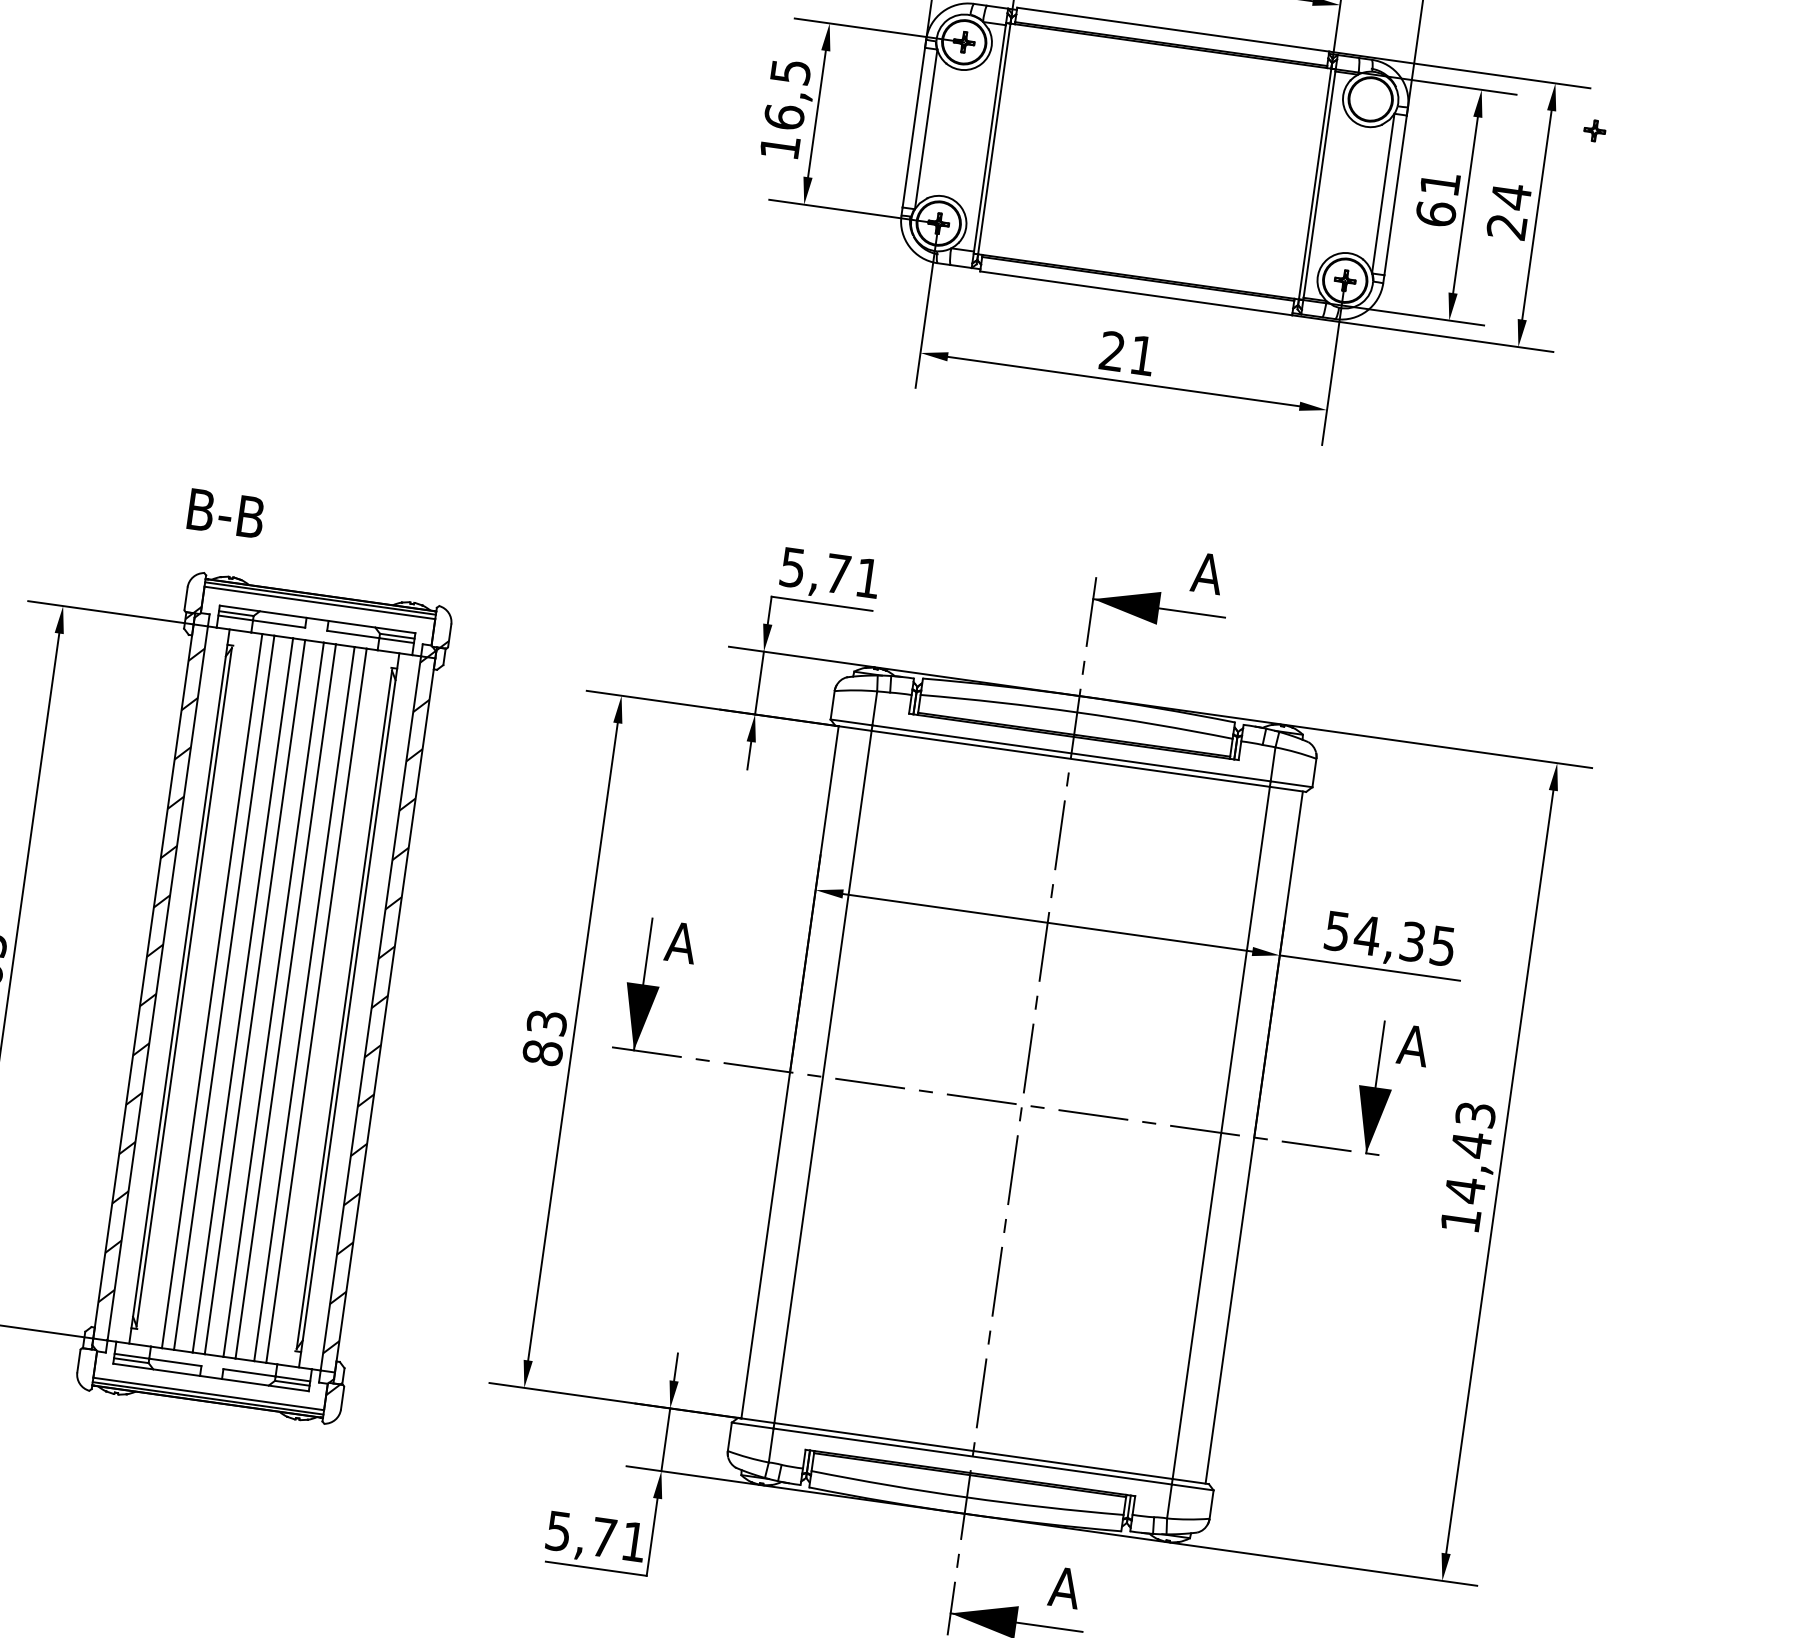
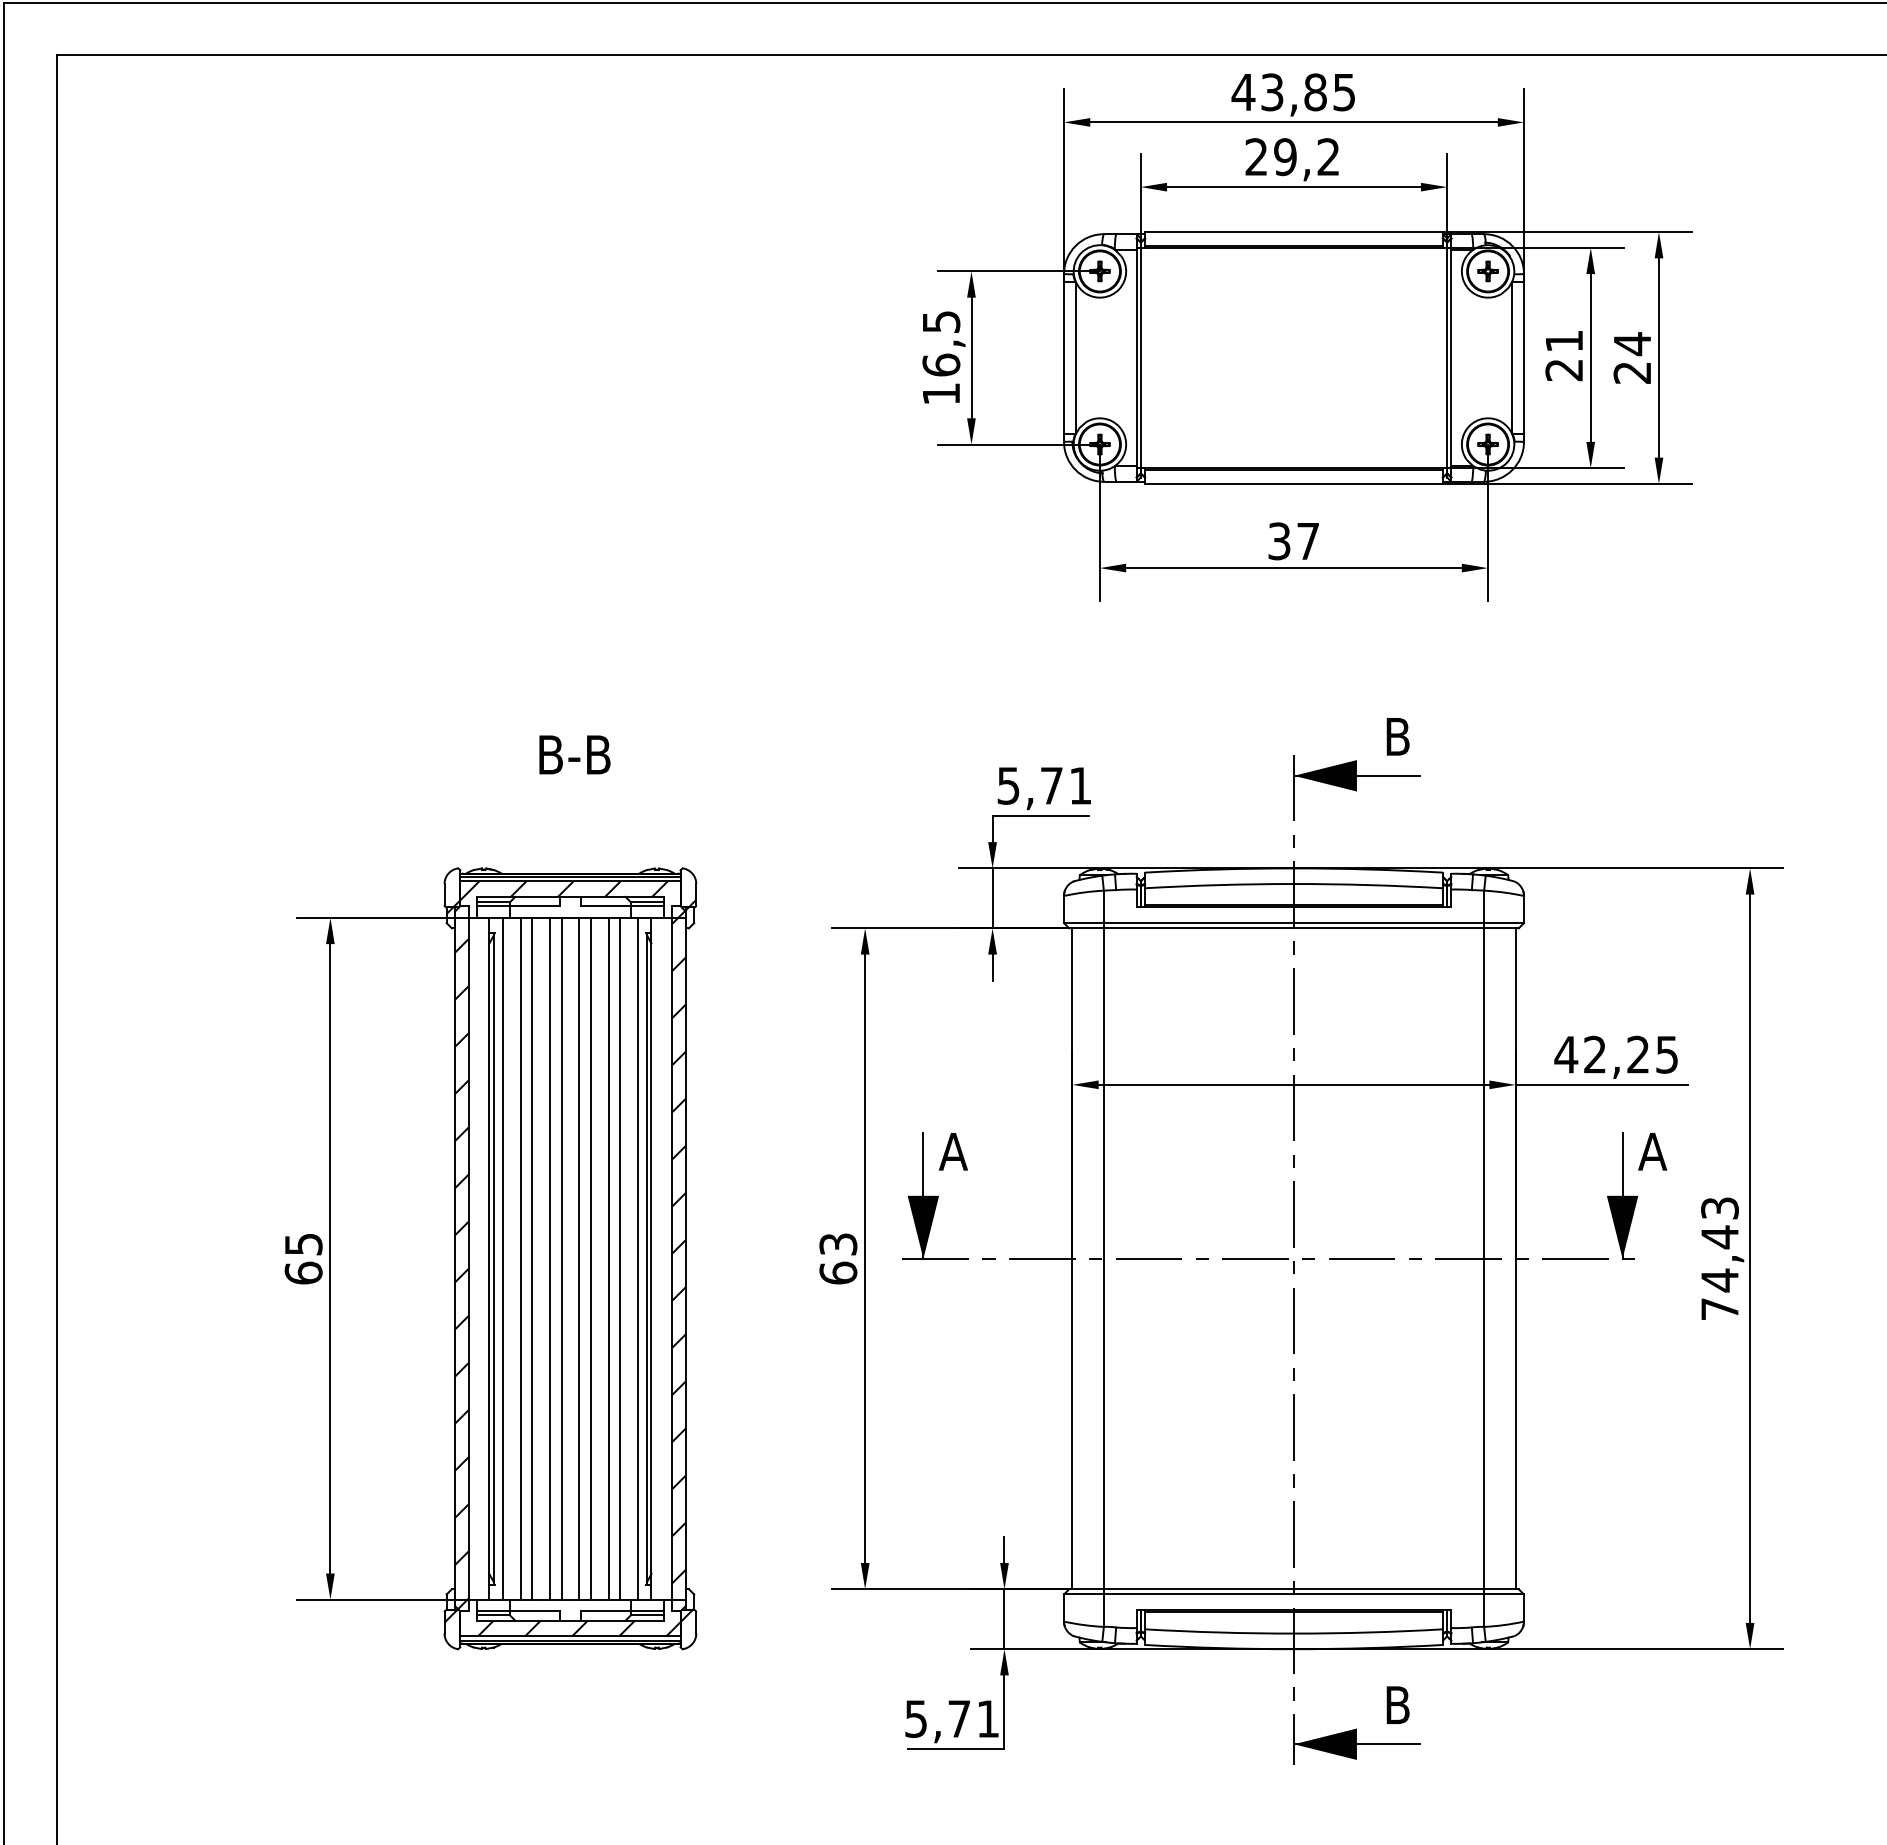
part: (1594, 130) -> (1487, 271), moved
text: (1436, 213) -> (1564, 369), 61 -> 21
text: (1127, 353) -> (1293, 541), 21 -> 37
text: (225, 513) -> (574, 754), moved
text: (1207, 573) -> (1397, 736), A -> B
hatch: (311, 611) -> (563, 890), added
text: (1374, 936) -> (1601, 1054), 54,35 -> 42,25
line: (193, 988) -> (502, 1258), added
line: (335, 1008) -> (638, 1258), added
text: (543, 1052) -> (838, 1272), 83 -> 63
text: (1460, 1219) -> (1719, 1308), 14,43 -> 74,43
hatch: (92, 1349) -> (455, 1610), added
hatch: (218, 1386) -> (578, 1628), added
text: (1064, 1586) -> (1397, 1704), A -> B

